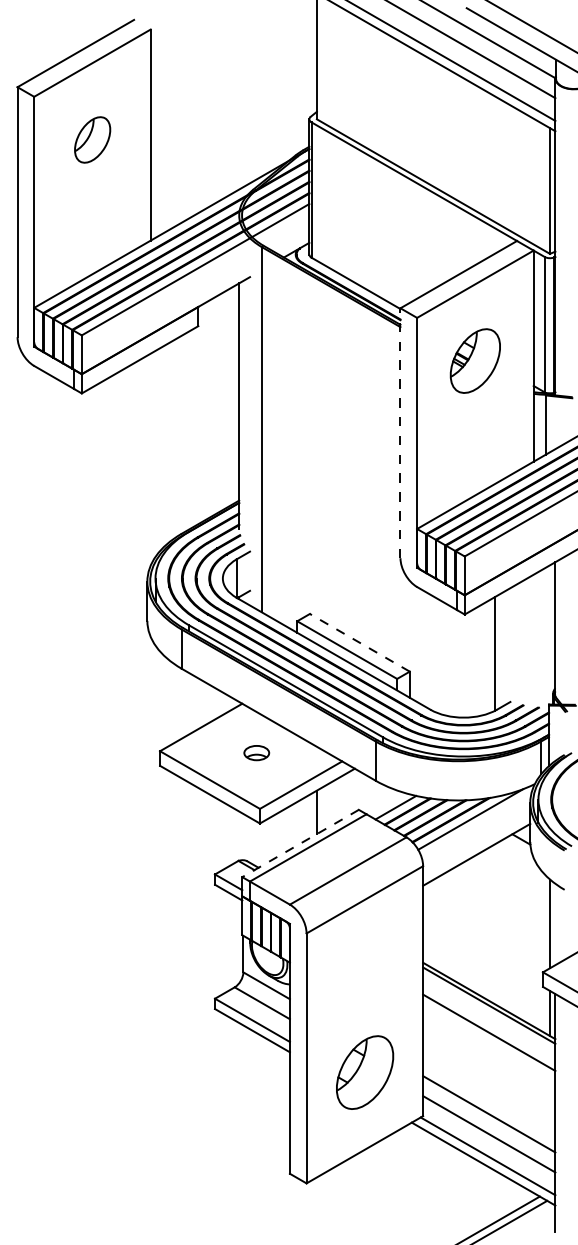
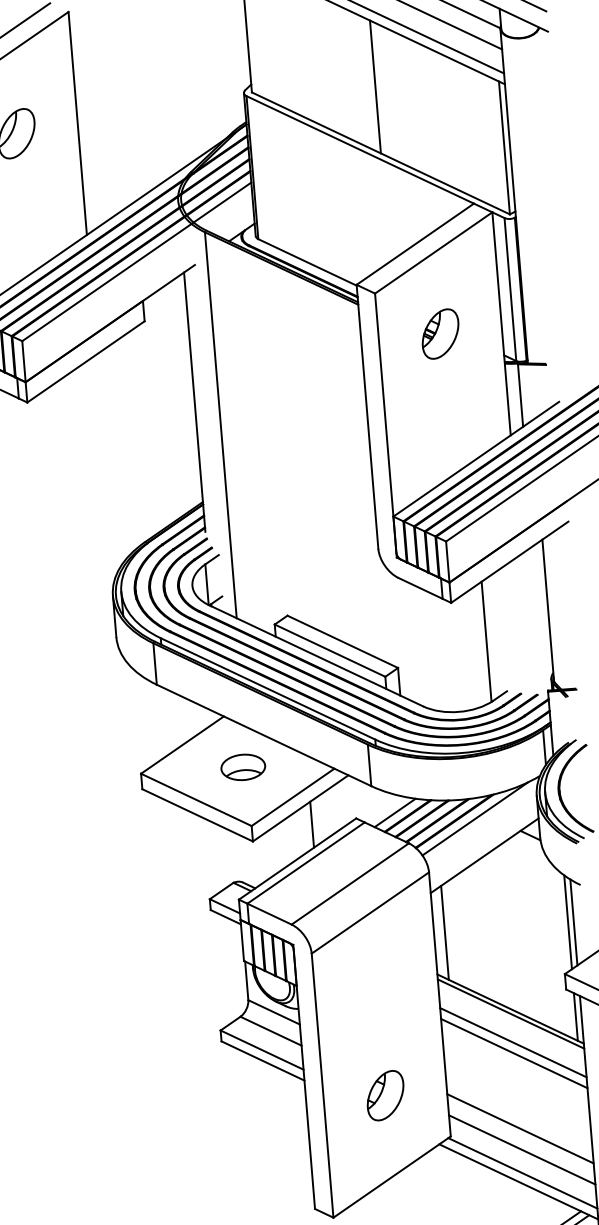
line: (433, 123) -> (375, 86), added
part: (475, 360) -> (440, 333), size x0.71
line: (400, 433) -> (367, 417), dashed -> solid
line: (359, 642) -> (342, 641), dashed -> solid
part: (256, 752) -> (243, 766), size x1.67
line: (300, 843) -> (297, 859), dashed -> solid
line: (433, 923) -> (444, 932), added
line: (555, 924) -> (573, 922), added
line: (489, 1042) -> (514, 1052), added
part: (364, 1072) -> (385, 1095), size x0.62

